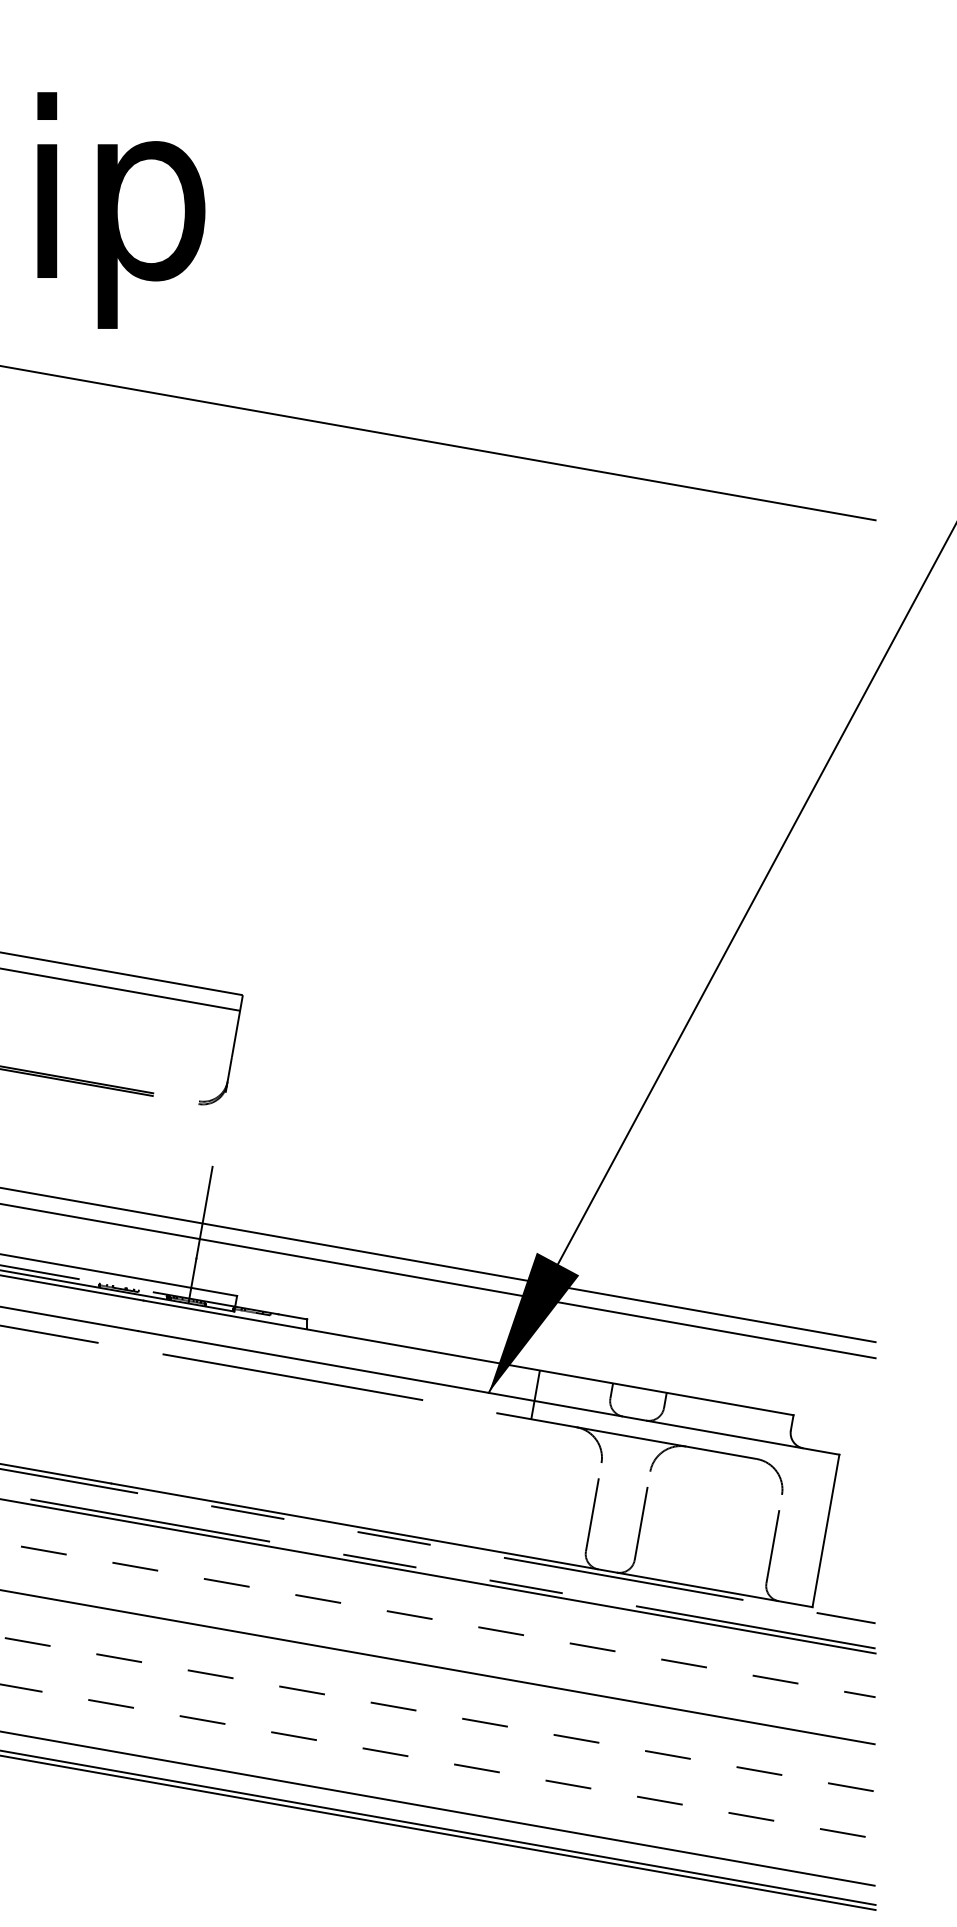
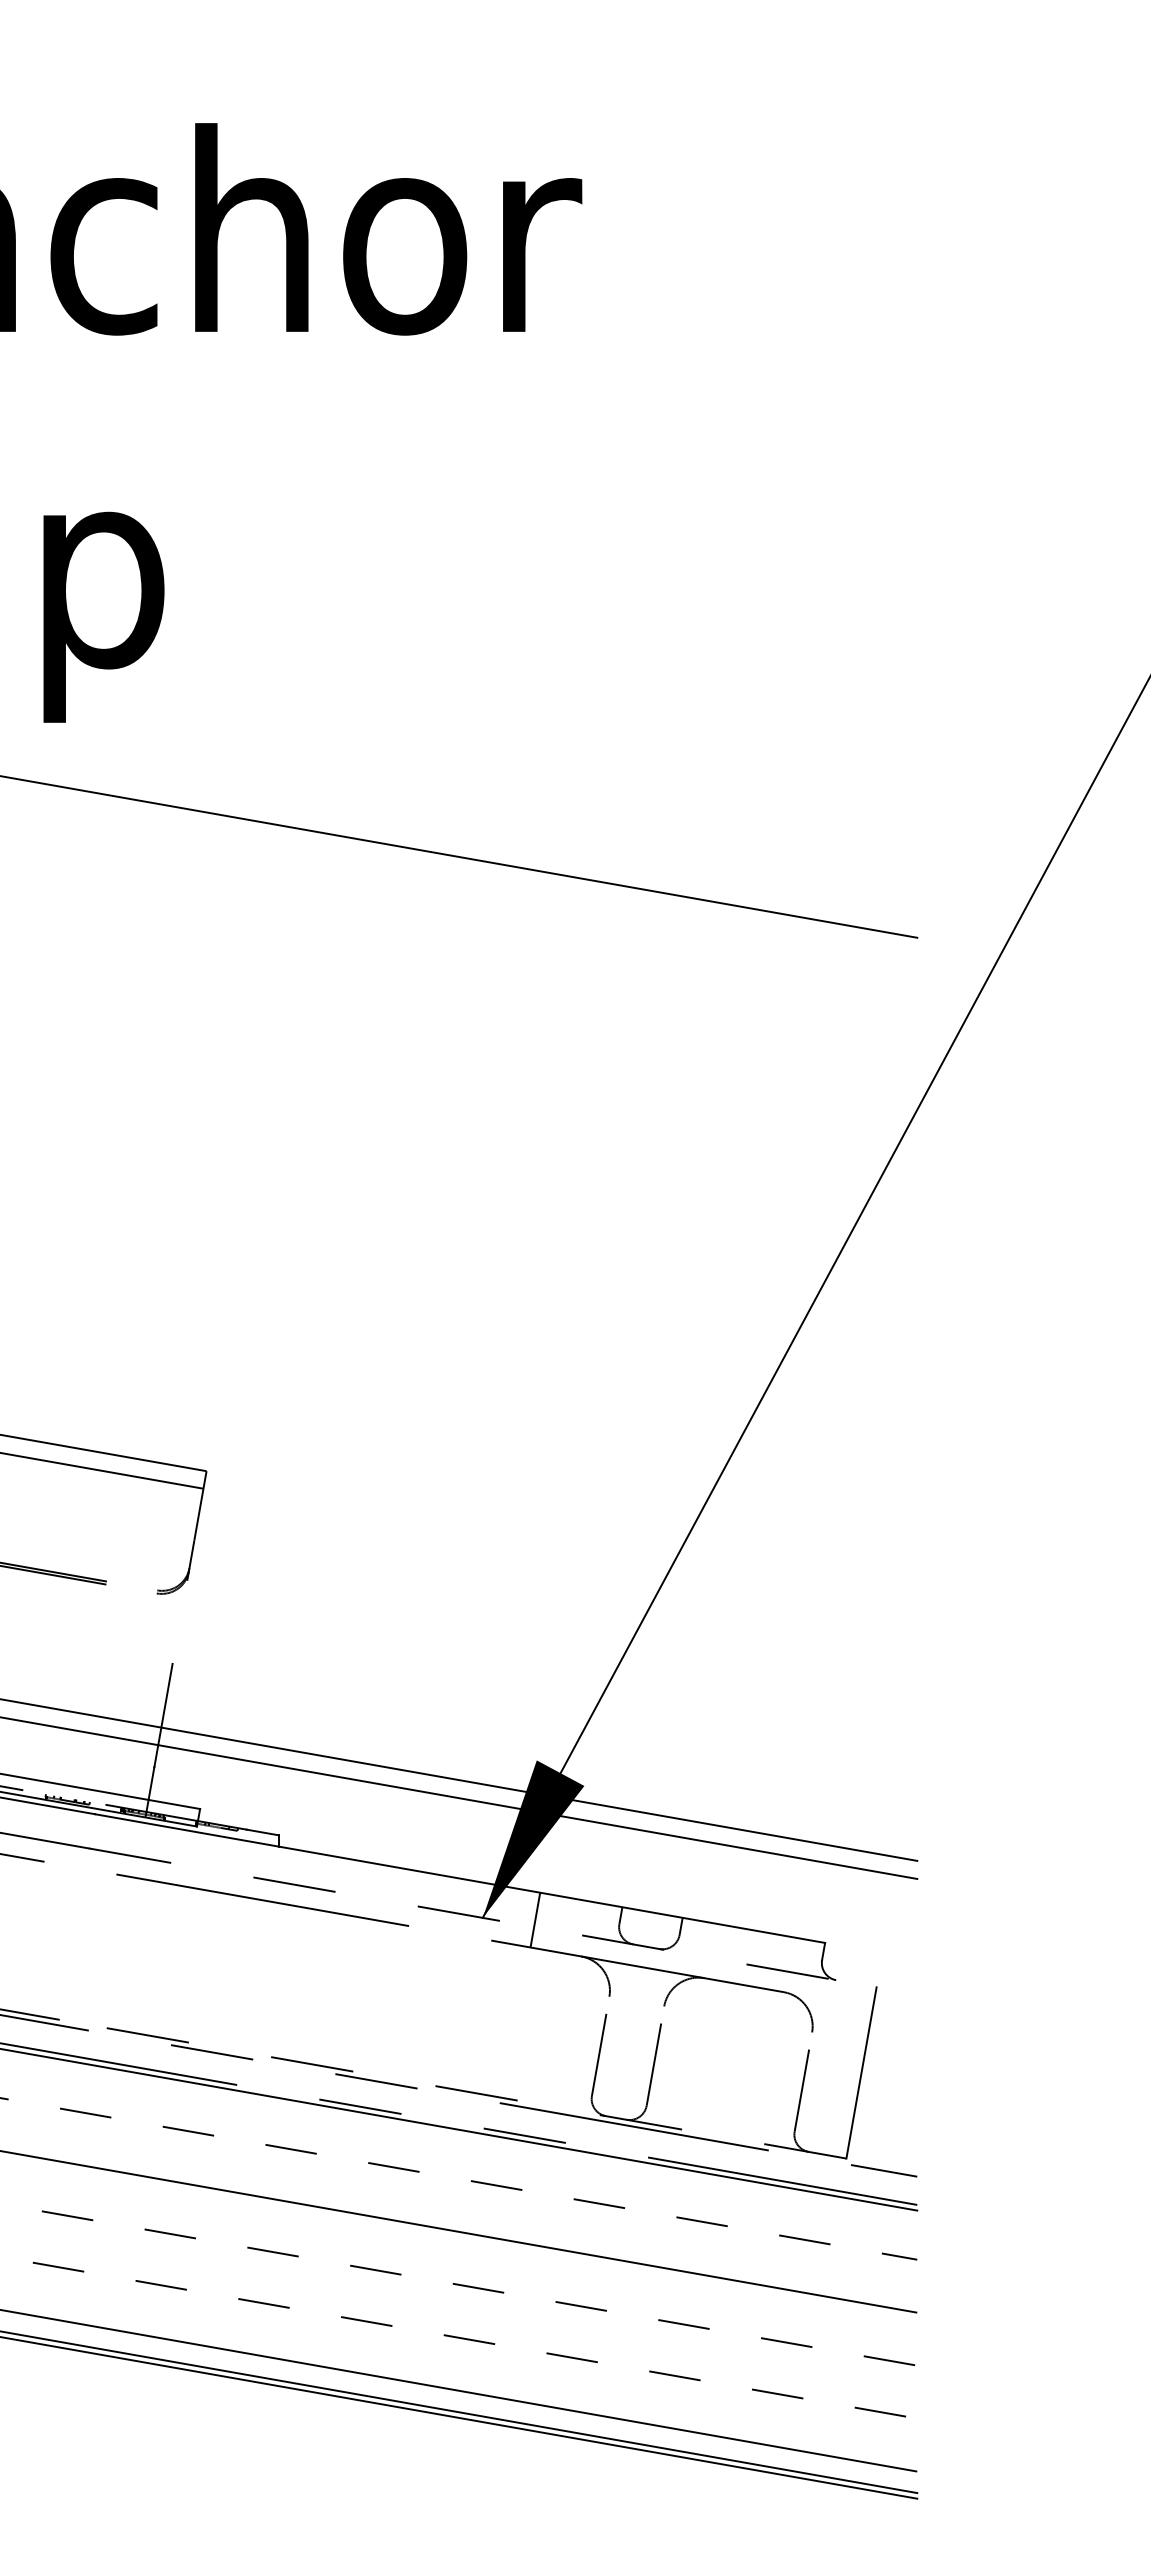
line: (488, 1392) -> (482, 1917), solid -> dashed
line: (461, 1545) -> (452, 2089), solid -> dashed

